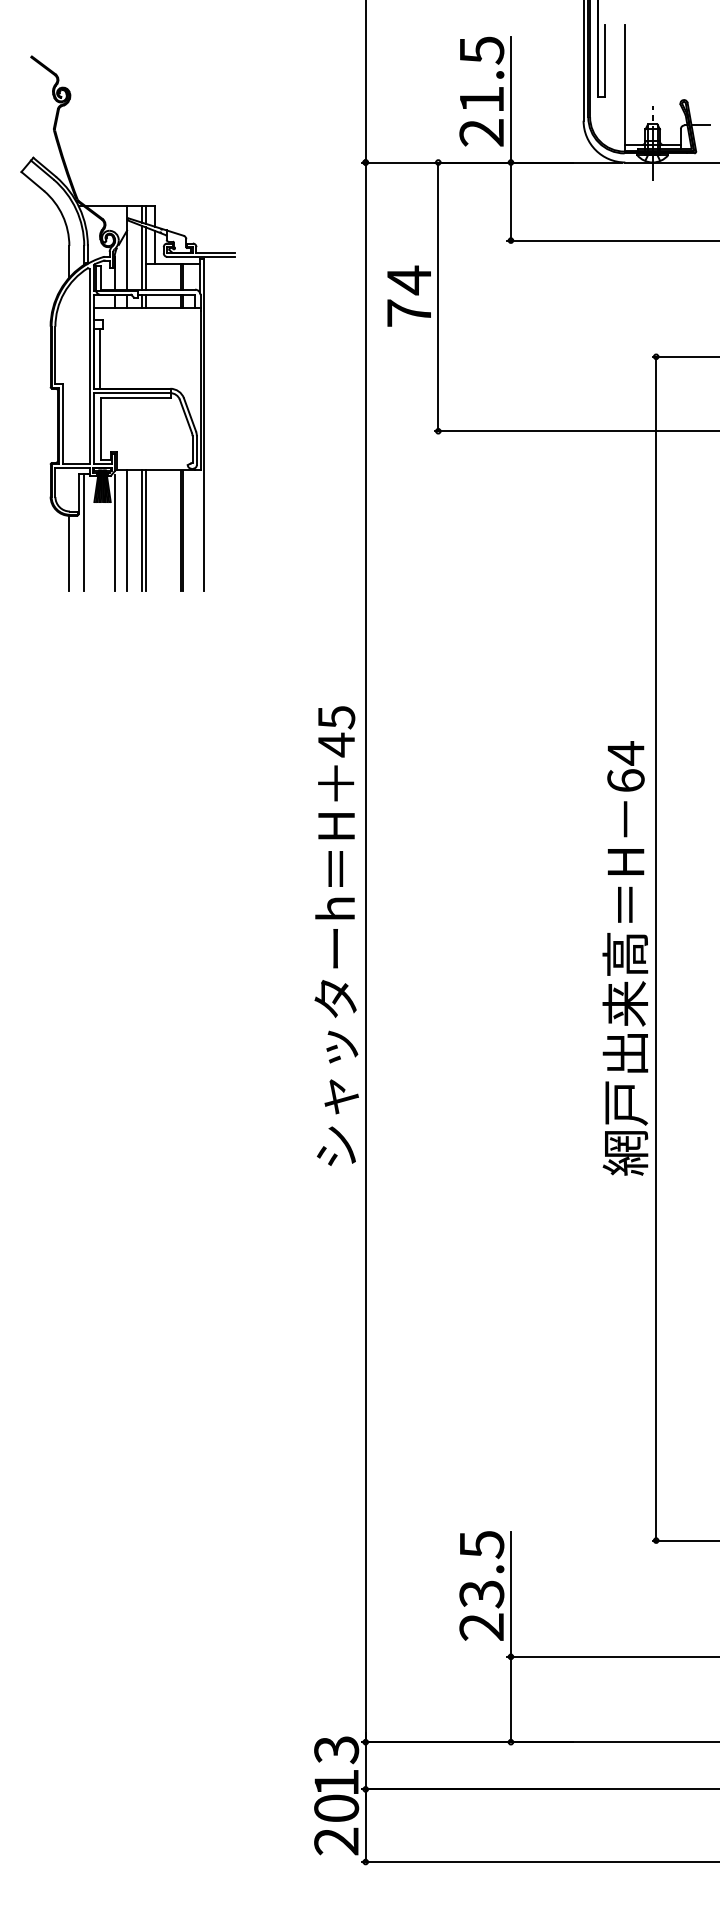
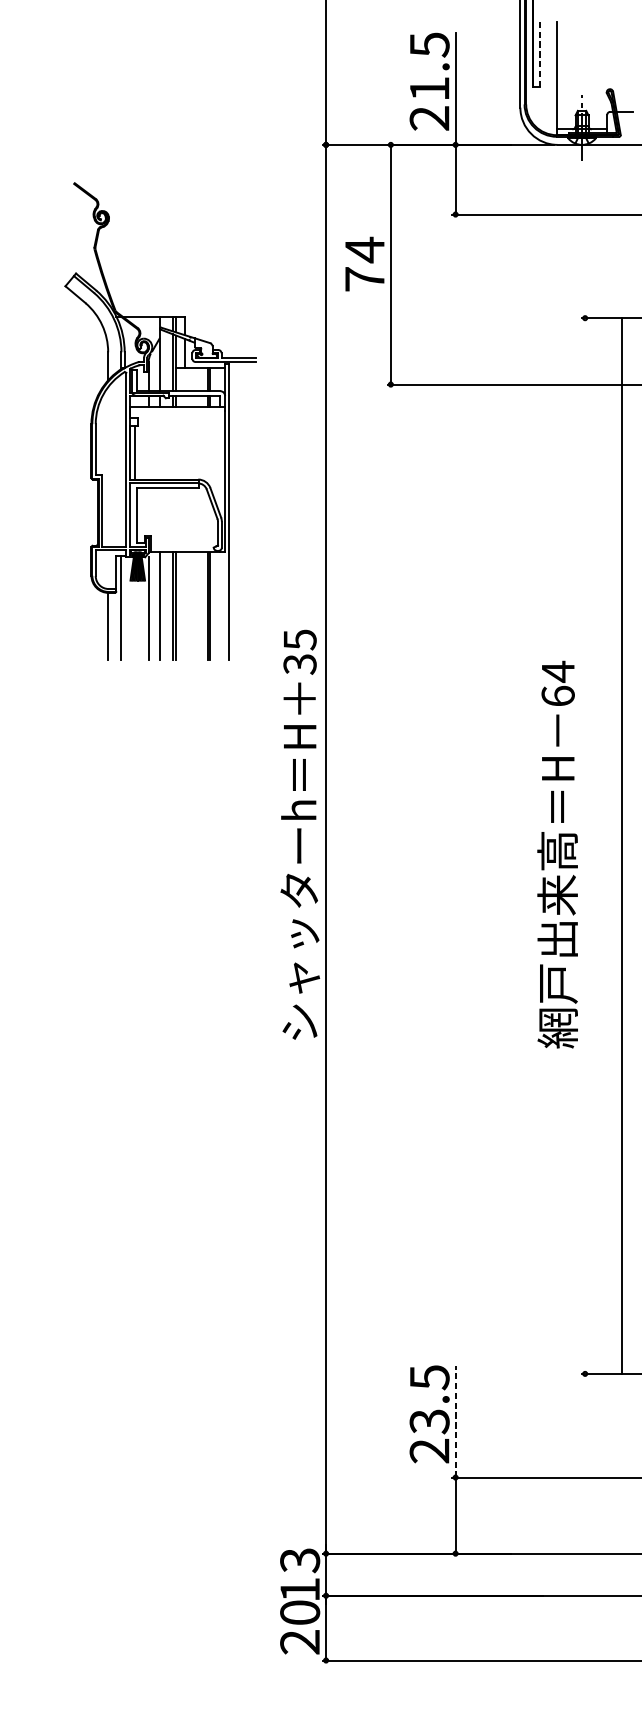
line: (605, 61) -> (539, 54), solid -> dashed
part: (127, 323) -> (160, 421), moved
text: (336, 744) -> (300, 663), 45 -> 35
line: (656, 948) -> (621, 845), moved
line: (510, 1594) -> (455, 1421), solid -> dashed

